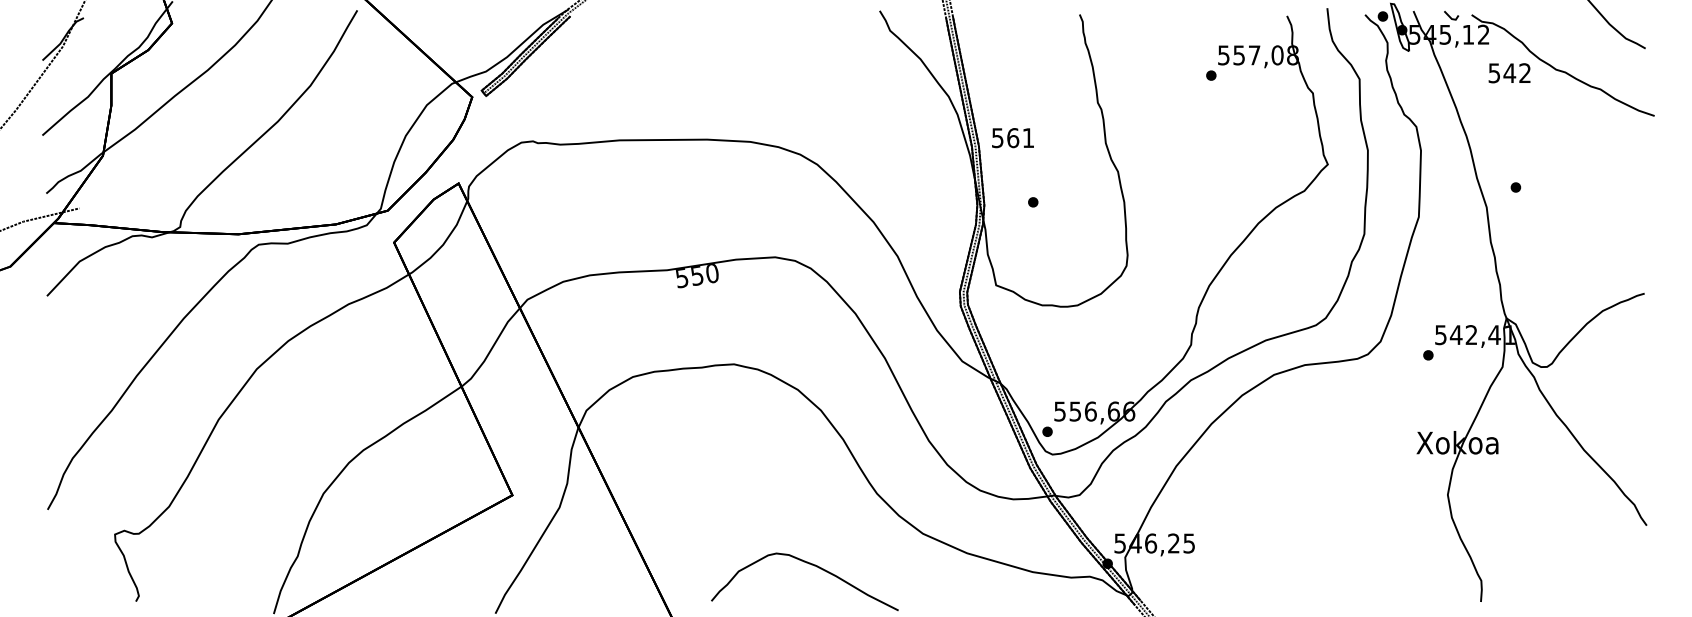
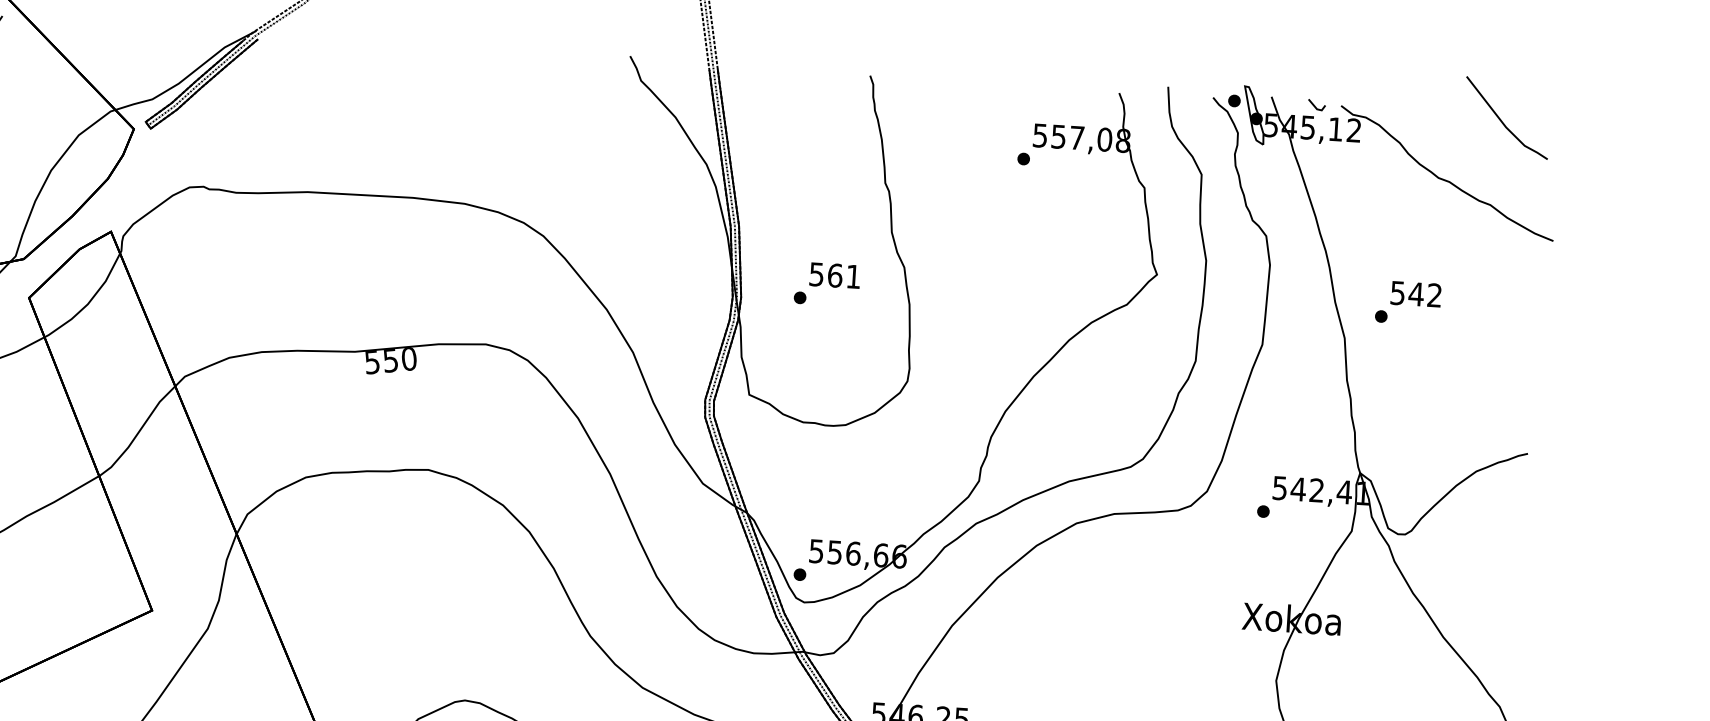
text: (1509, 73) -> (1415, 294), moved
text: (1012, 138) -> (834, 276), moved

